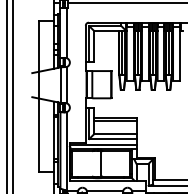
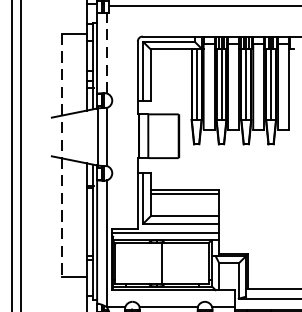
line: (66, 32) -> (106, 52), solid -> dashed
line: (38, 96) -> (61, 155), solid -> dashed

